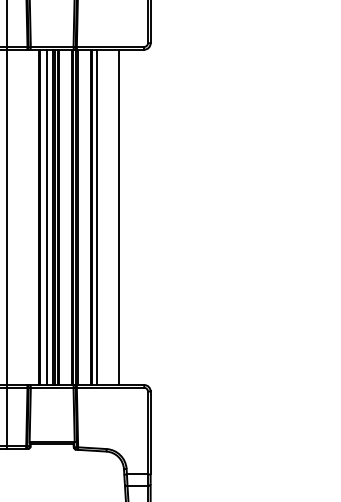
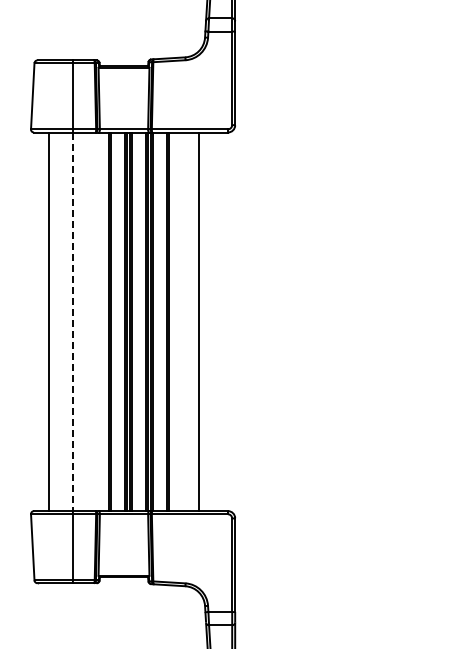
line: (6, 217) -> (72, 322), solid -> dashed
line: (47, 217) -> (118, 321), removed
line: (97, 217) -> (175, 321), removed

